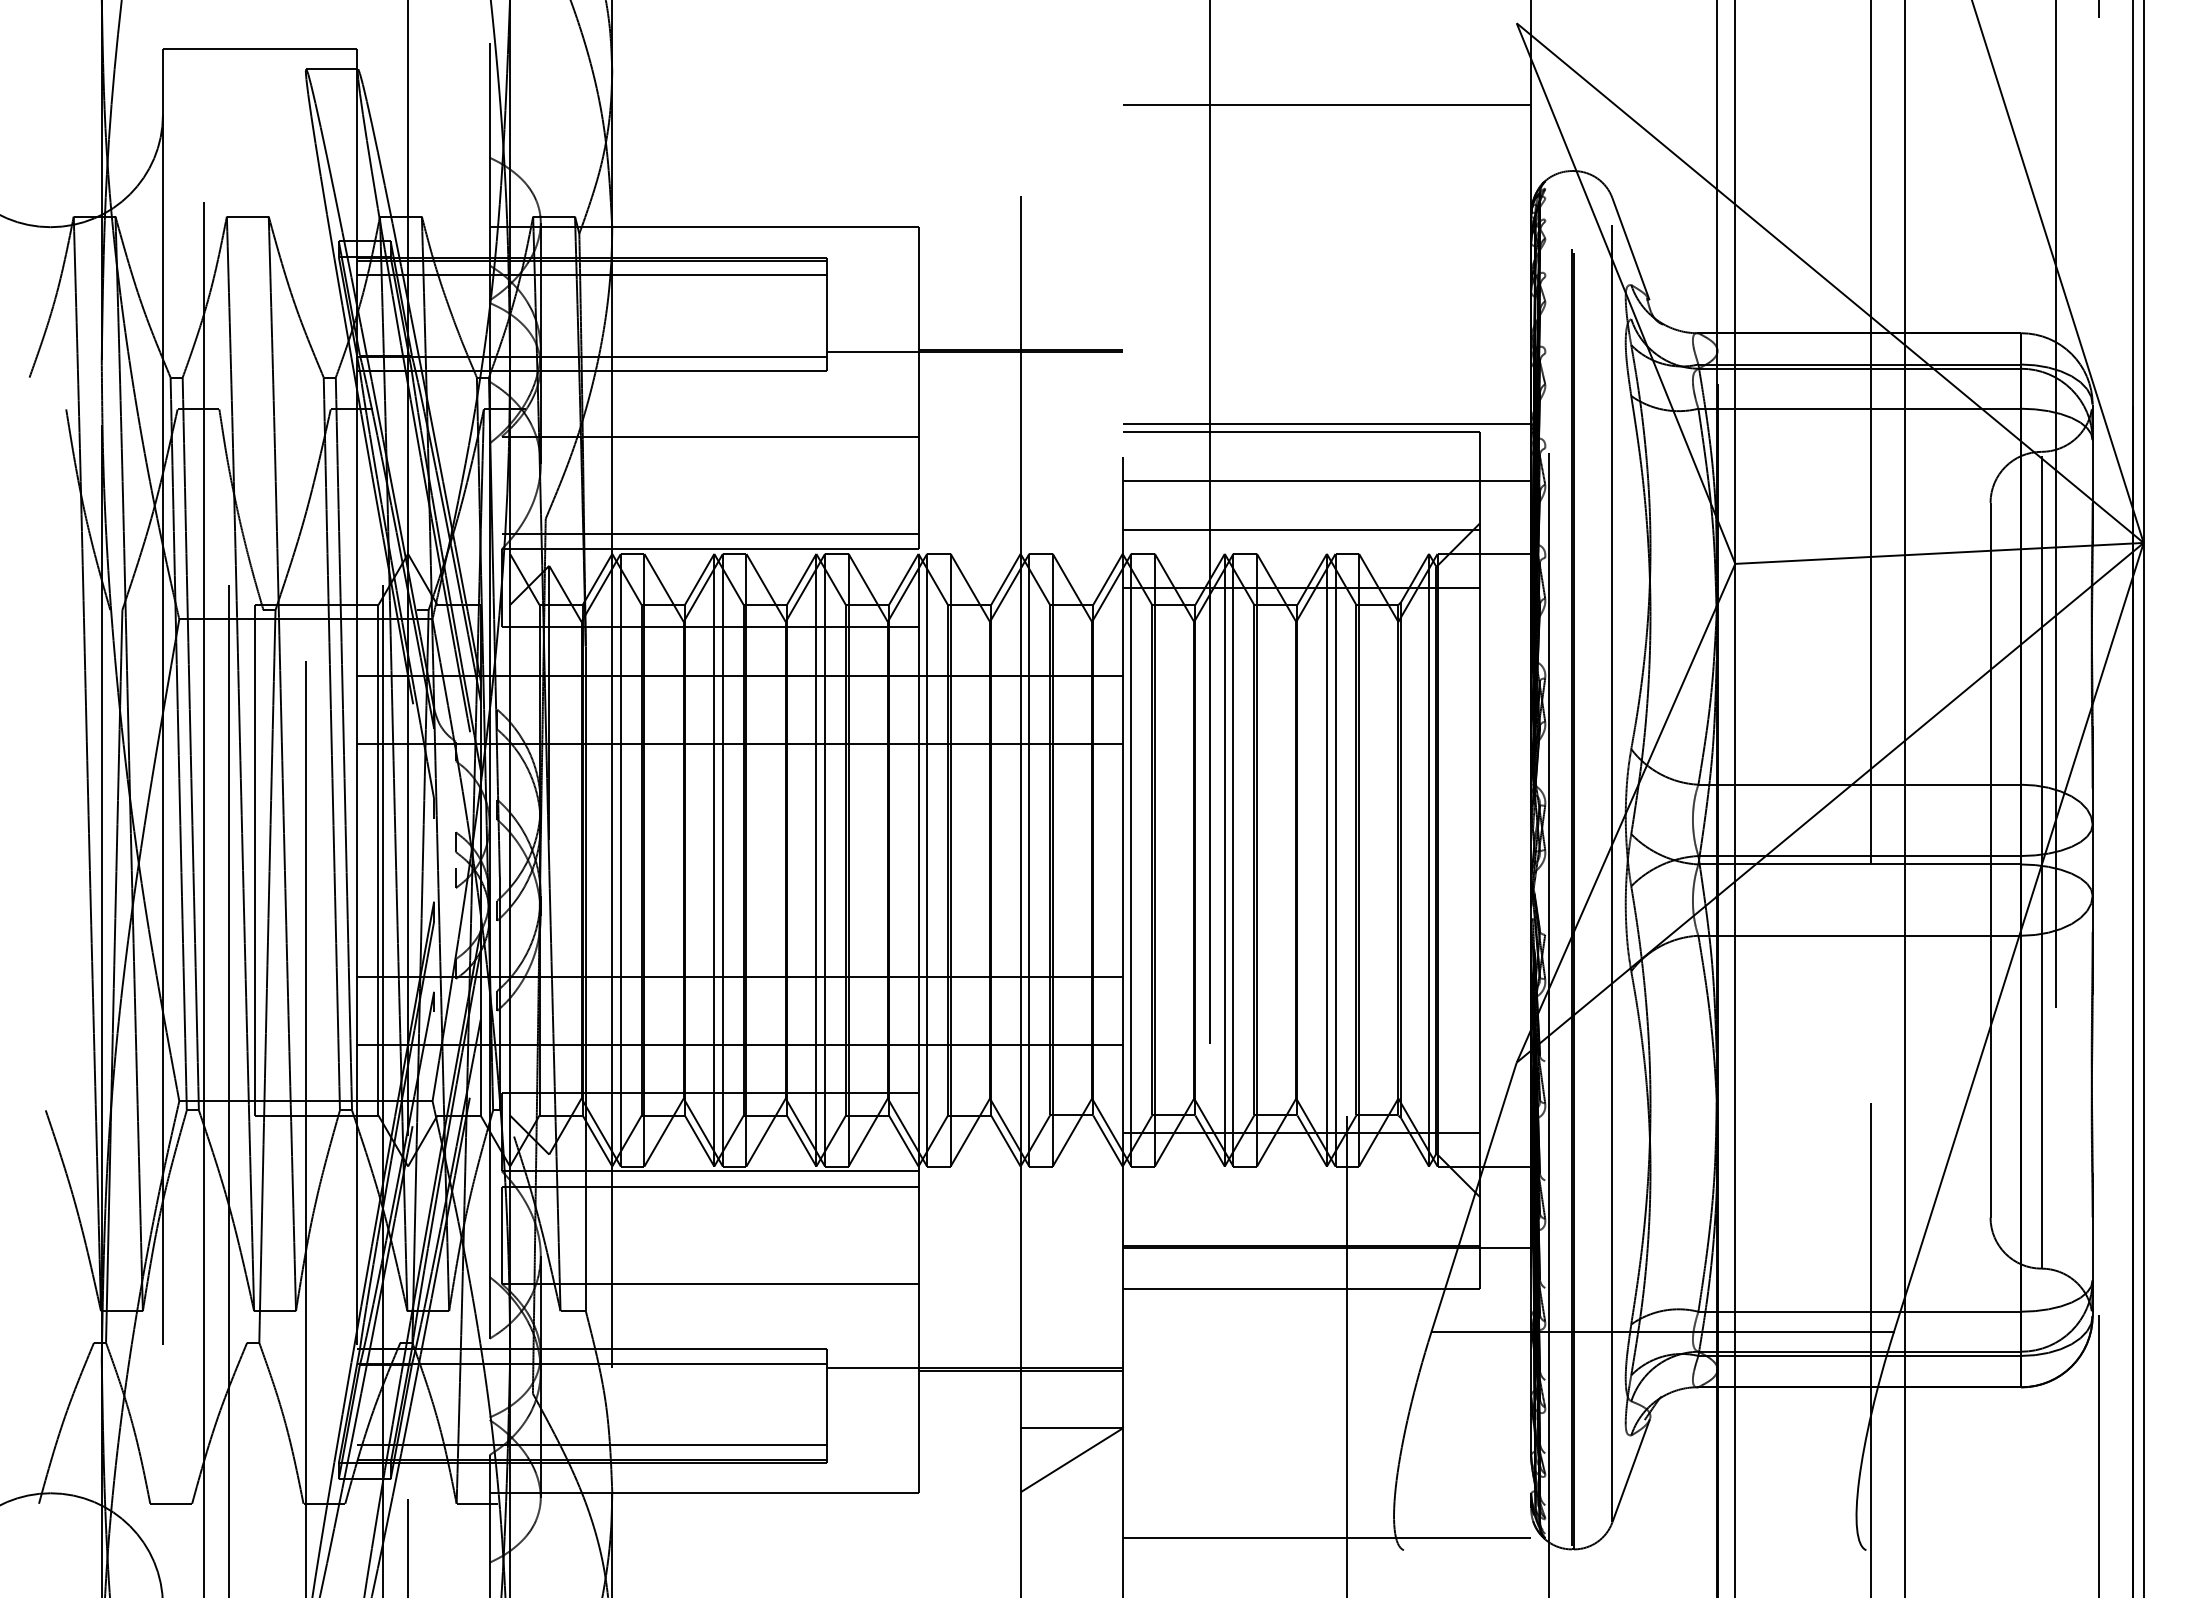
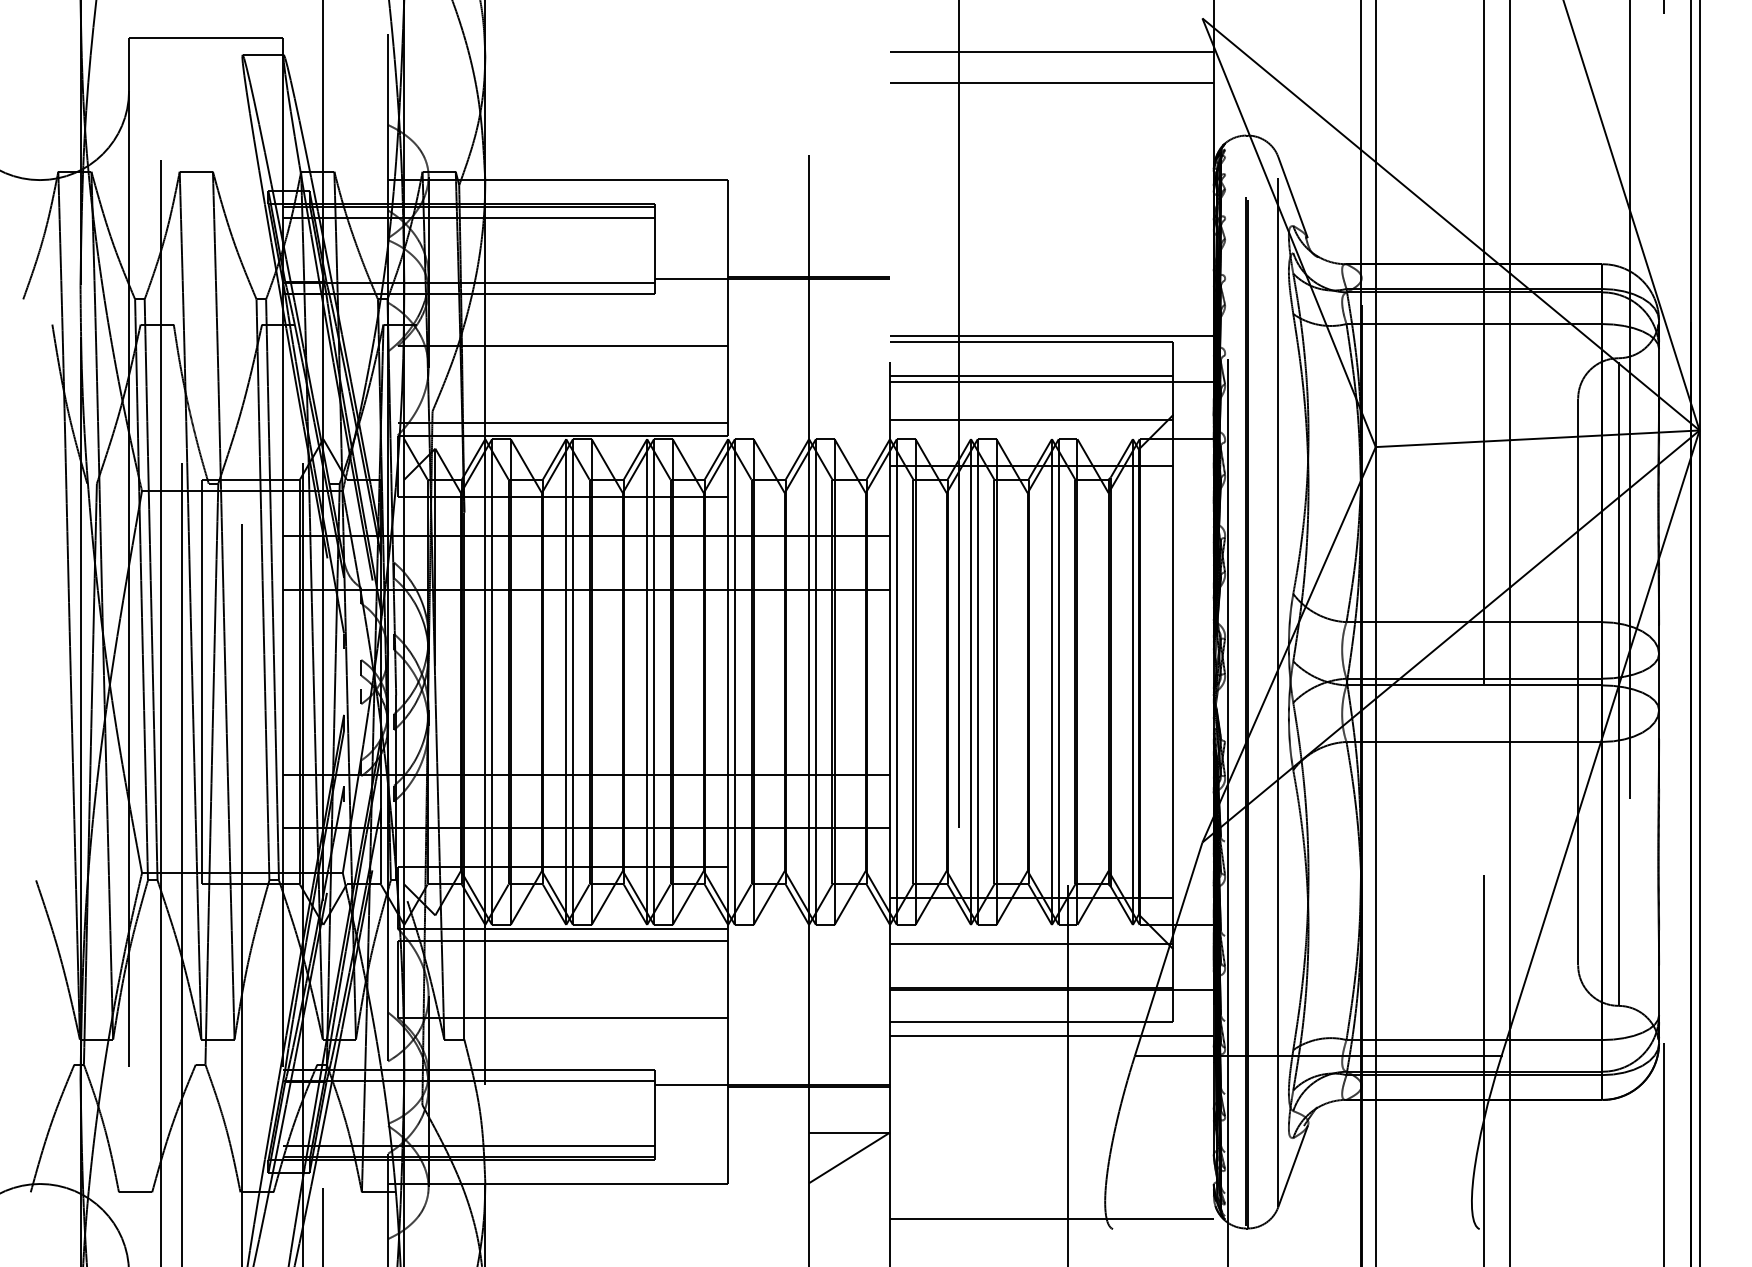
line: (1326, 65) -> (1051, 51), added
line: (1301, 474) -> (1031, 376), added
line: (1301, 1190) -> (1031, 943), added
line: (1326, 1306) -> (1051, 1035), added

